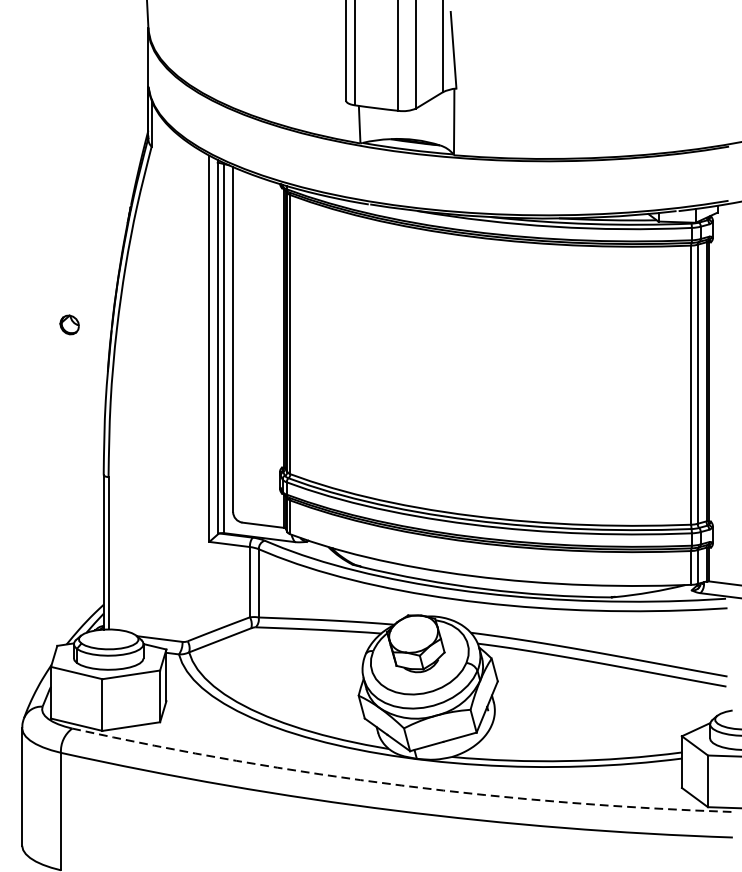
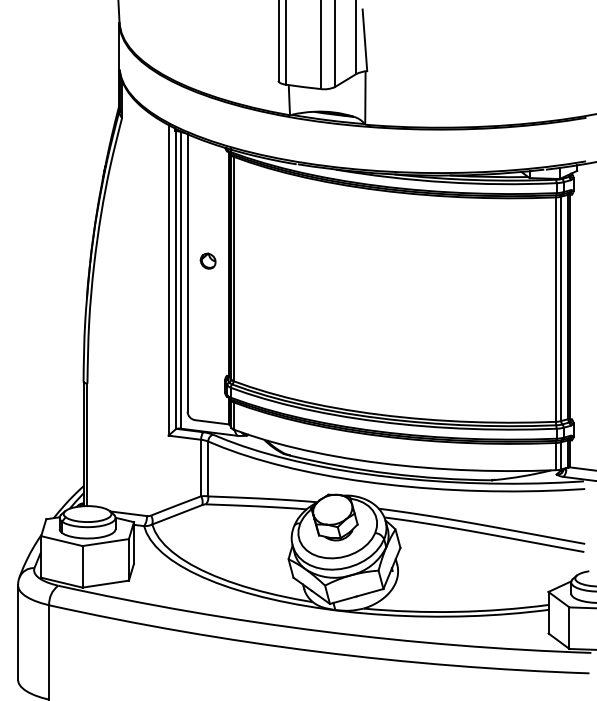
part: (68, 324) -> (207, 260), moved
arc: (402, 785) -> (323, 631), dashed -> solid

